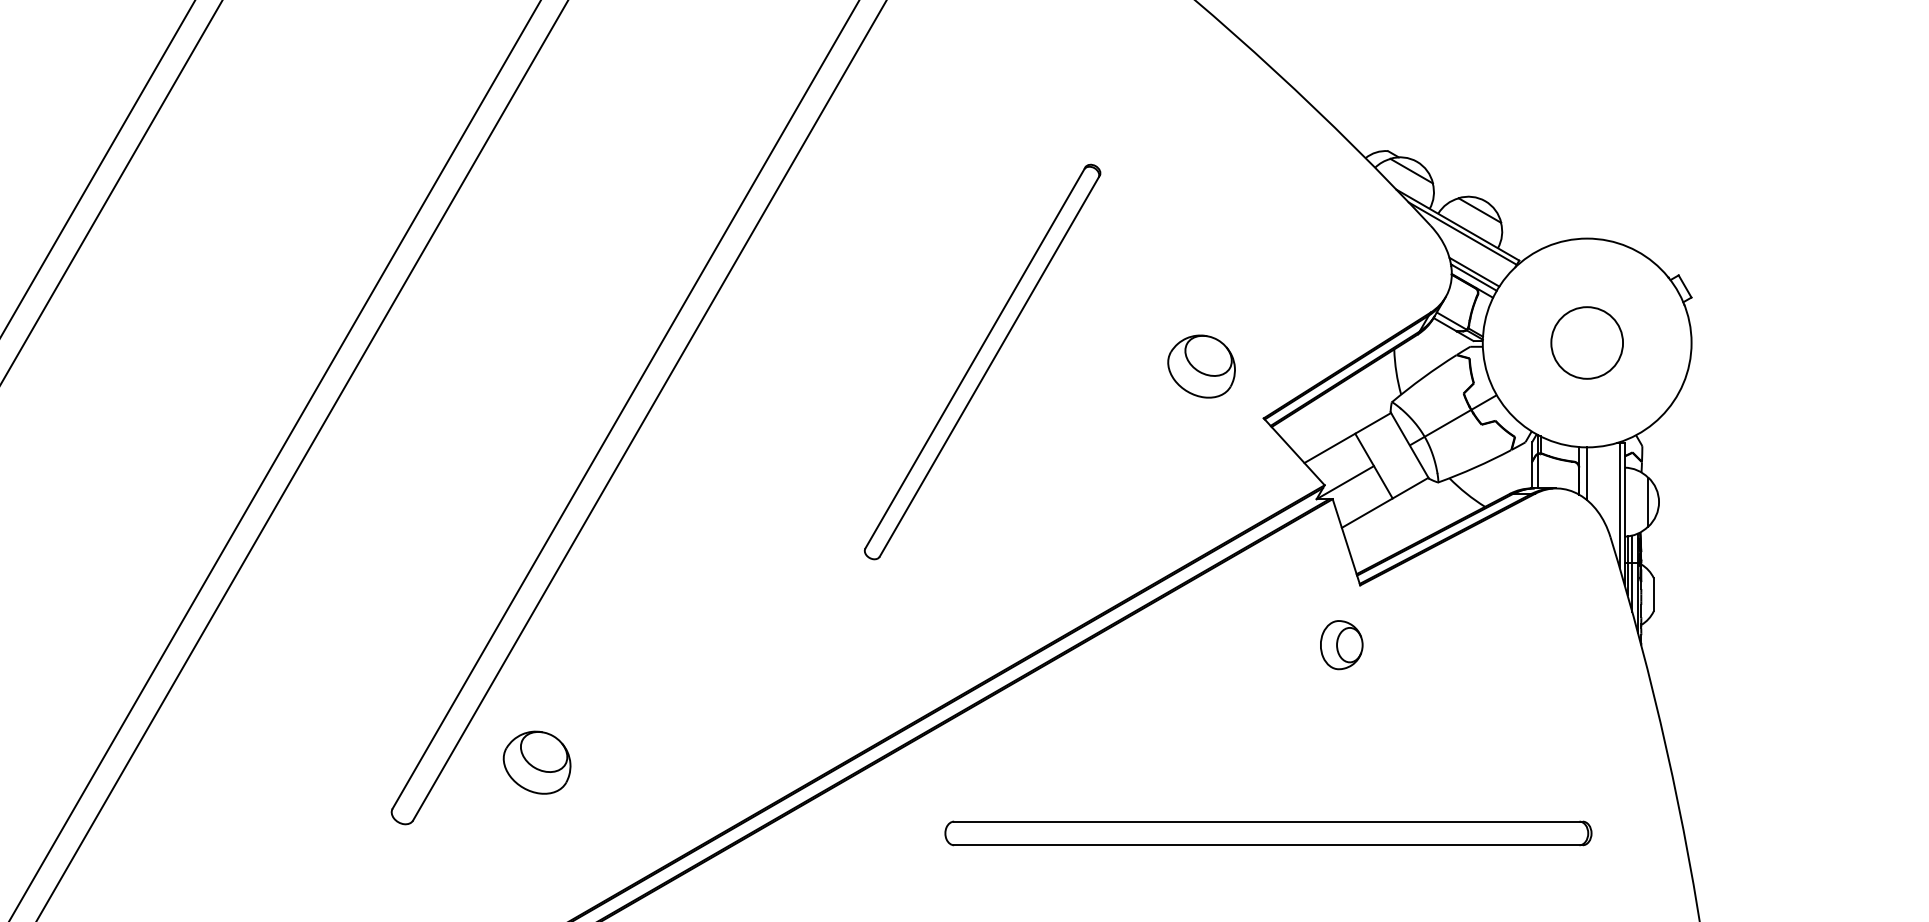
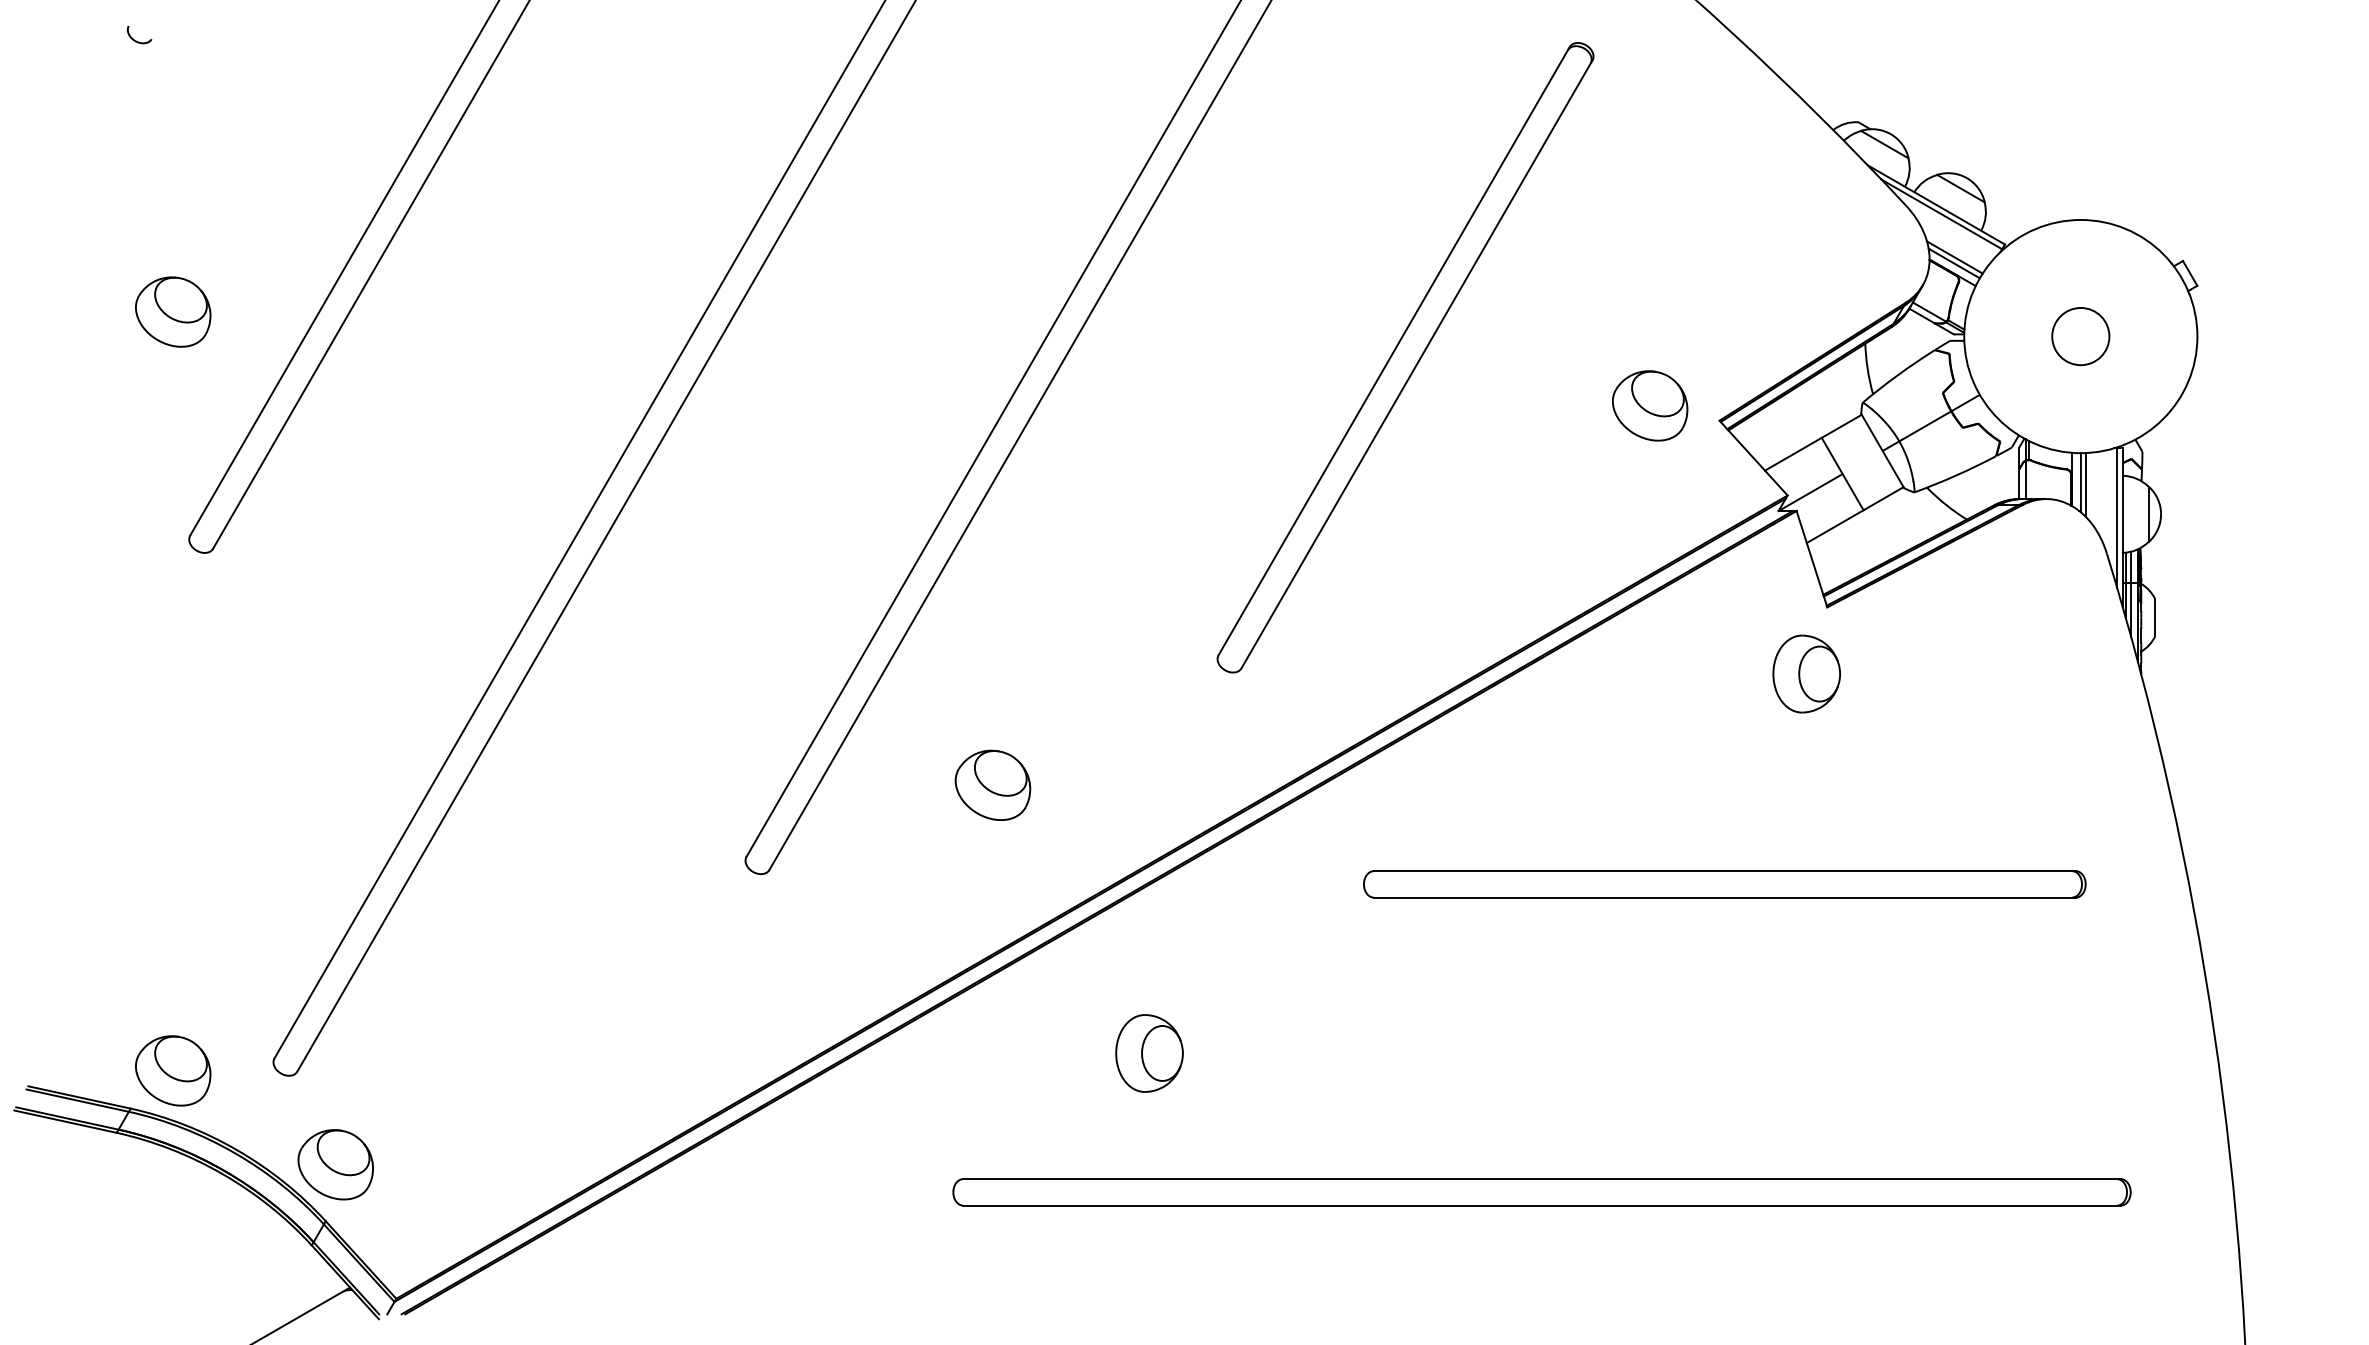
circle: (1586, 342) -> (2080, 336), size x0.71
part: (982, 361) -> (1405, 357), size x1.43
part: (1201, 366) -> (1650, 405), moved
line: (1592, 476) -> (2086, 485), added
part: (1341, 644) -> (1806, 673), size x1.43
part: (536, 761) -> (992, 784), moved

